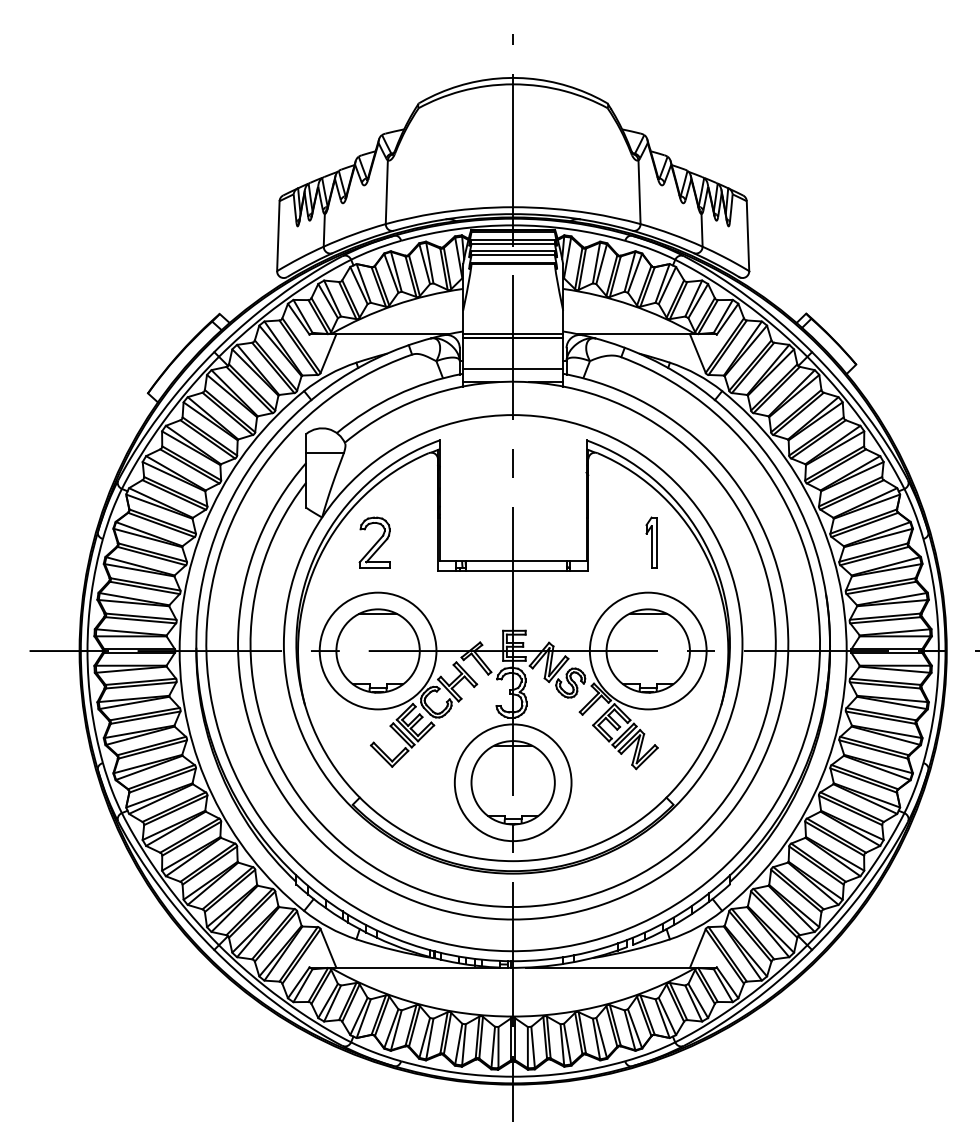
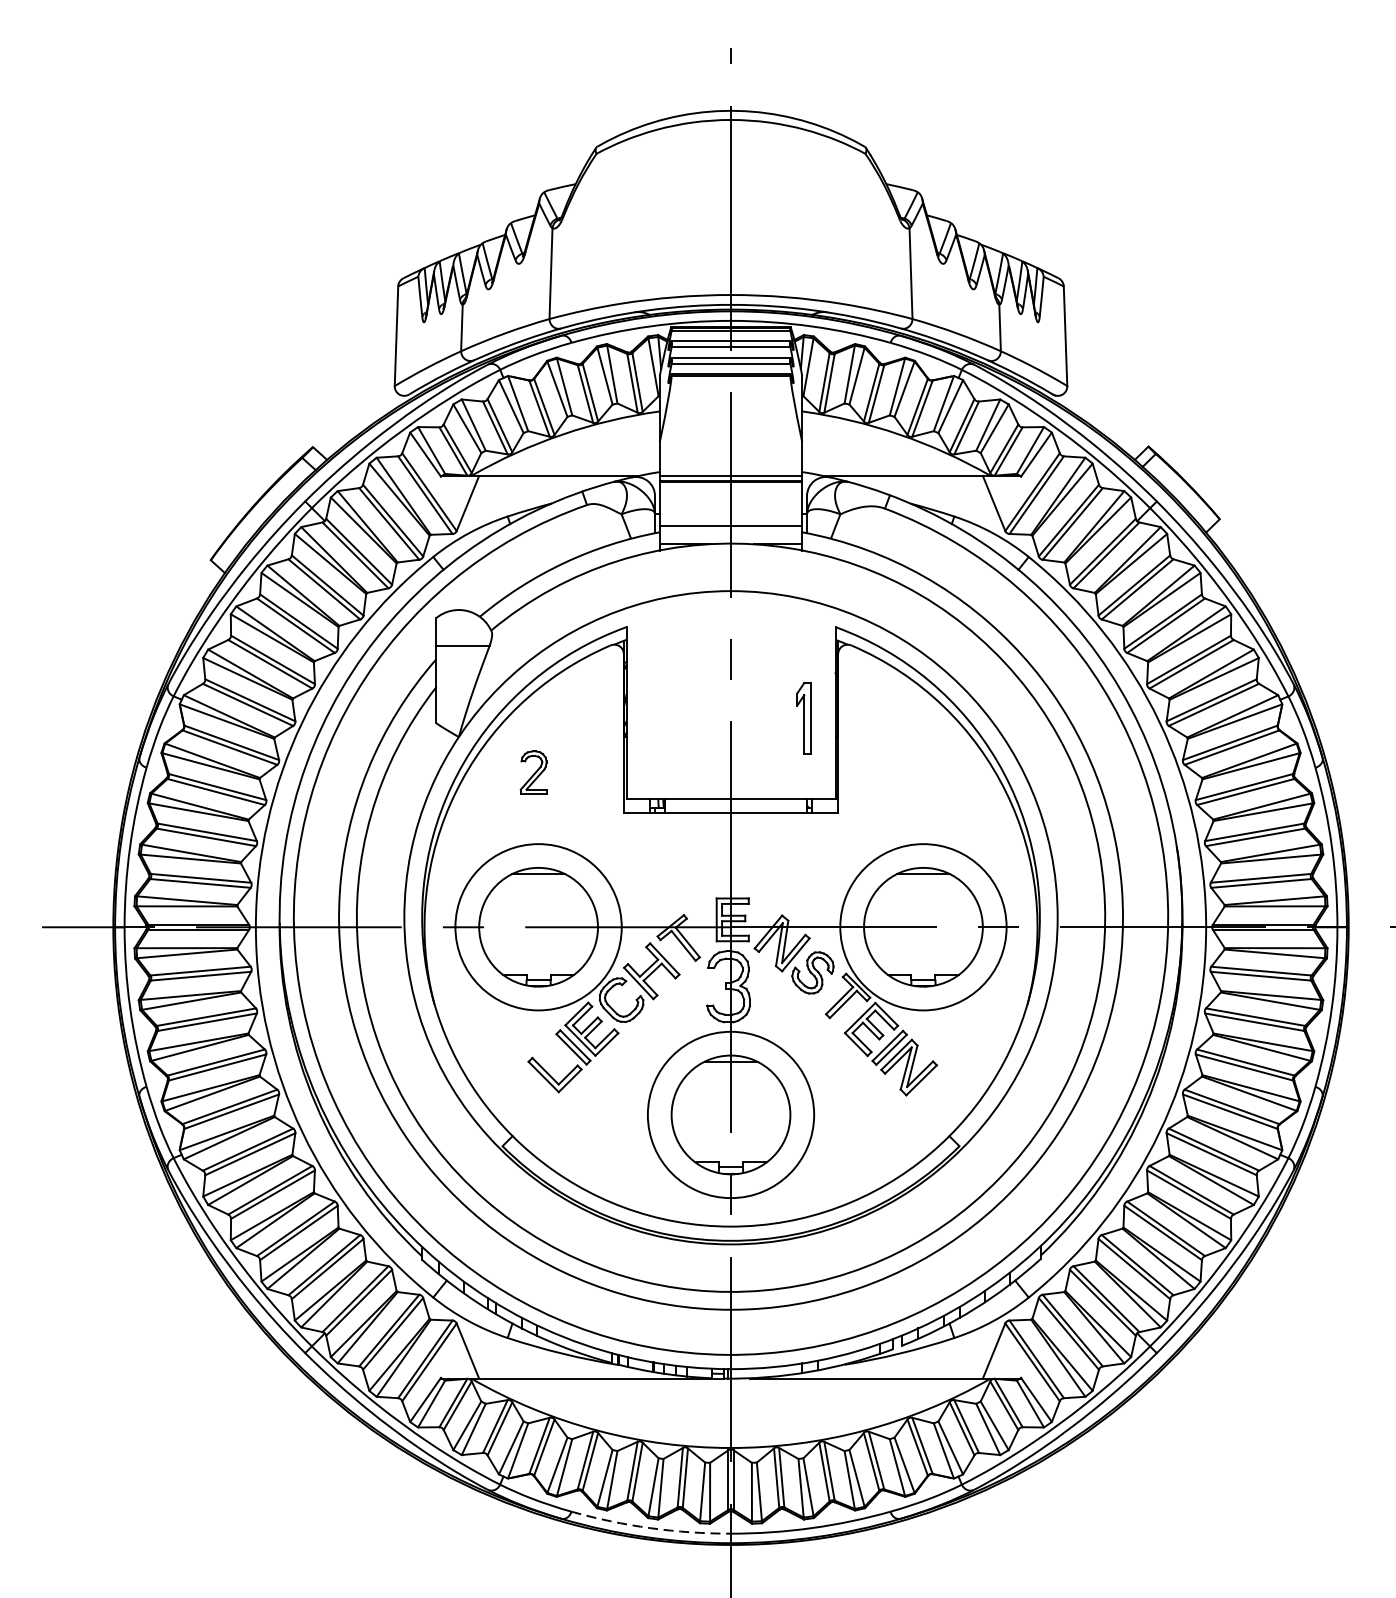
part: (374, 542) -> (533, 772), size x0.6
part: (651, 542) -> (804, 718), moved
arc: (456, 1072) -> (650, 1527), solid -> dashed

